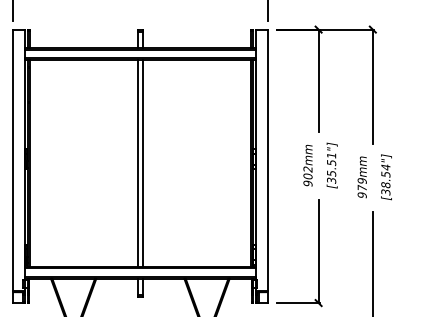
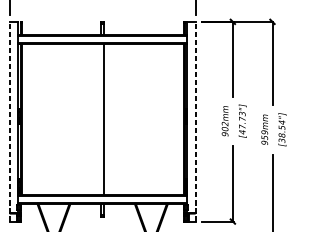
line: (137, 162) -> (100, 118), removed
line: (13, 166) -> (10, 121), solid -> dashed
line: (267, 166) -> (195, 121), solid -> dashed
text: (331, 167) -> (242, 122), [35.51"] -> [47.73"]
text: (361, 188) -> (264, 137), 979mm -> 959mm

